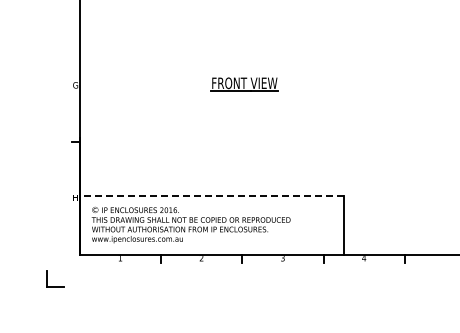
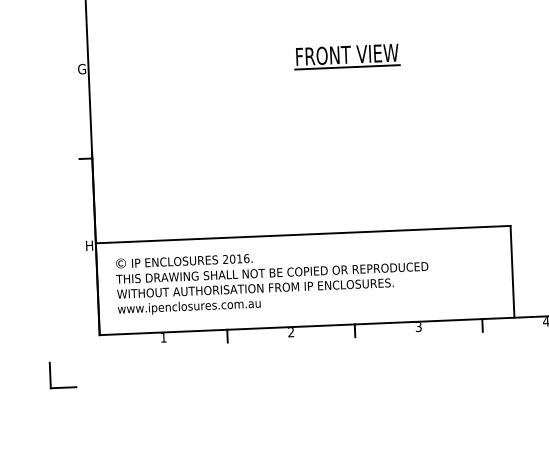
line: (211, 196) -> (302, 234), dashed -> solid

